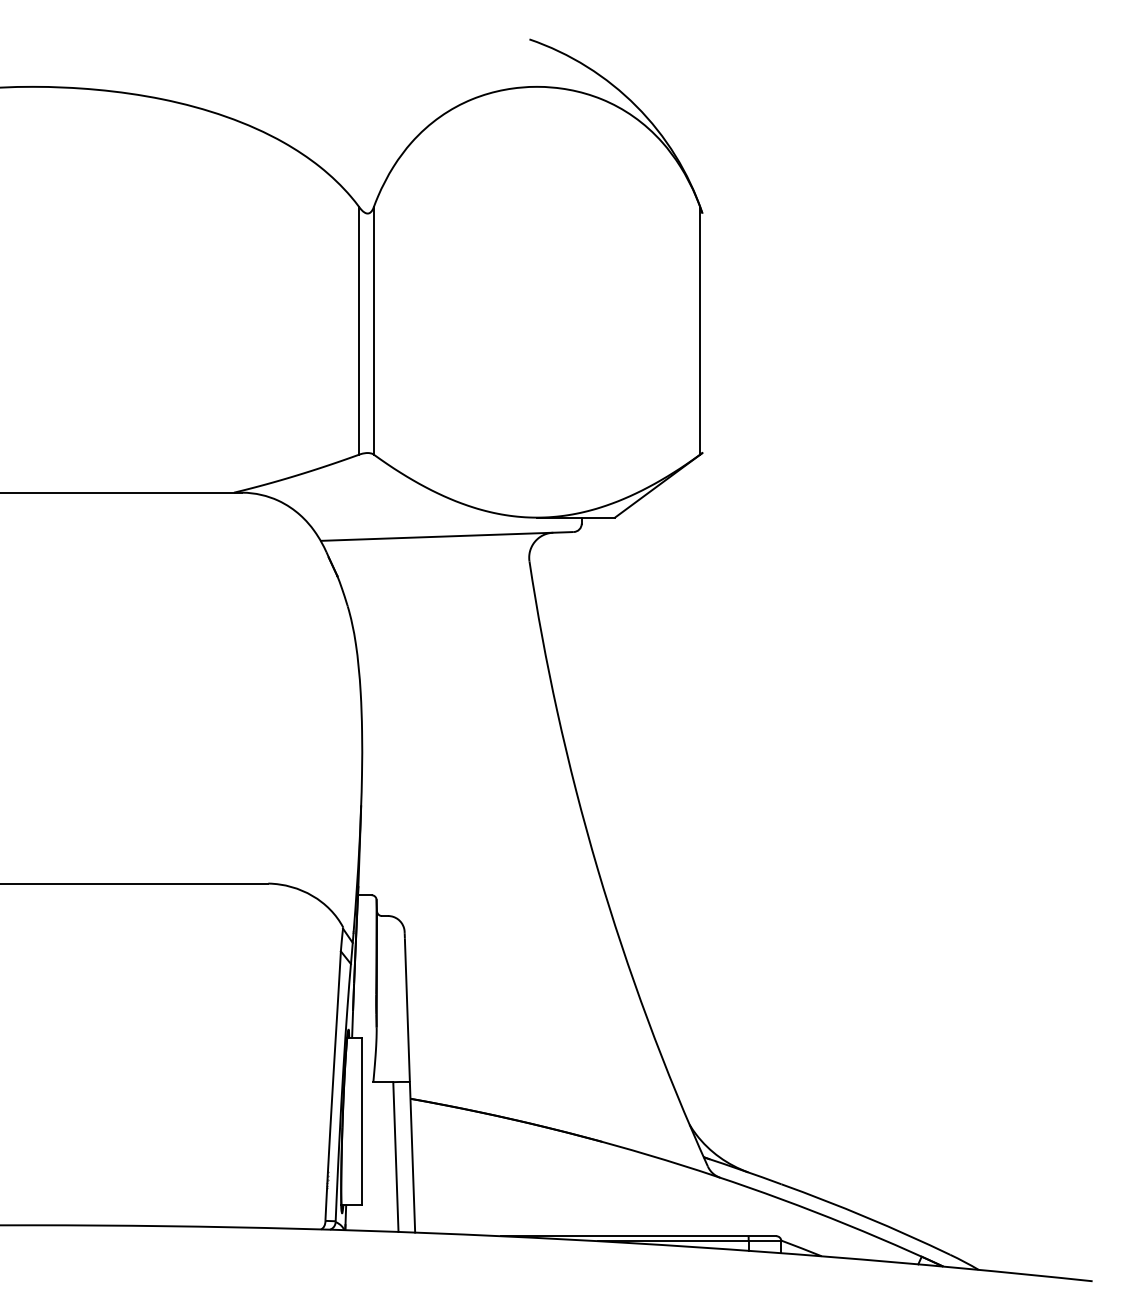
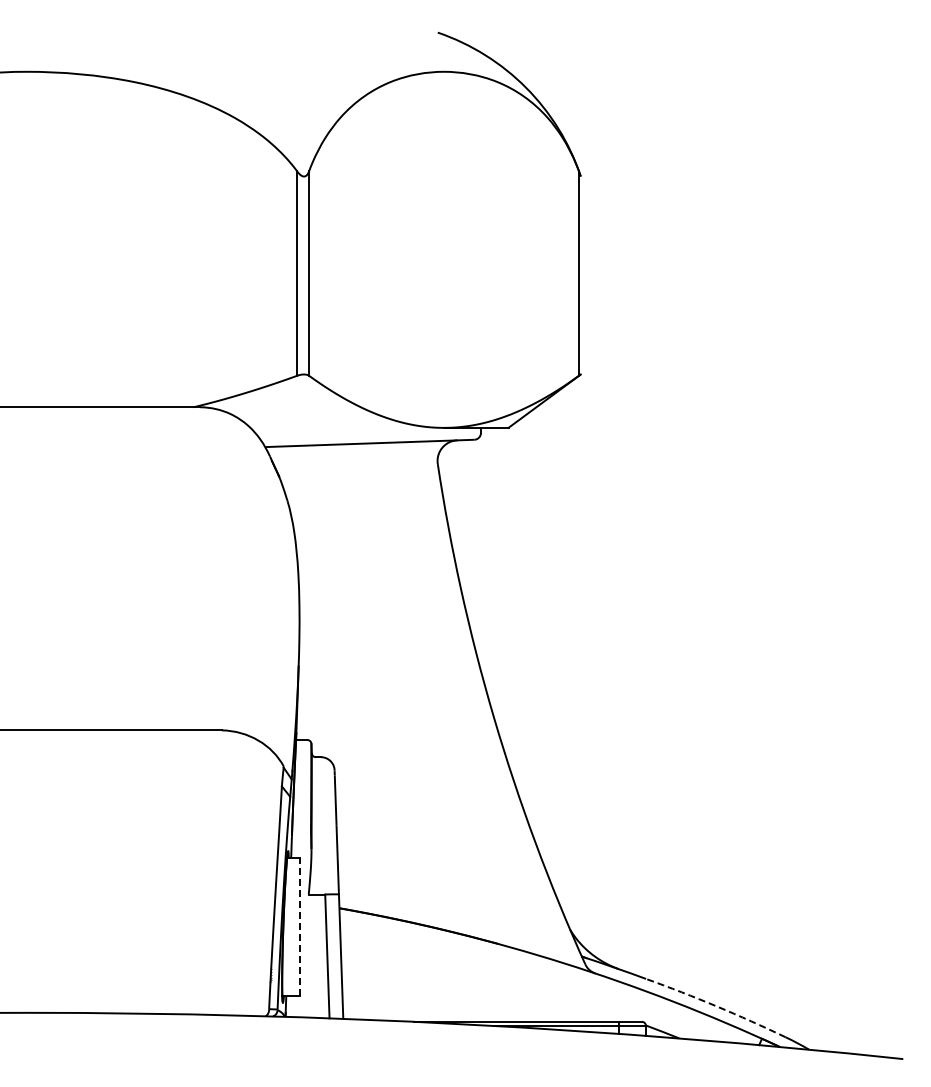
line: (362, 1120) -> (299, 926), solid -> dashed
arc: (866, 1217) -> (716, 1006), solid -> dashed

